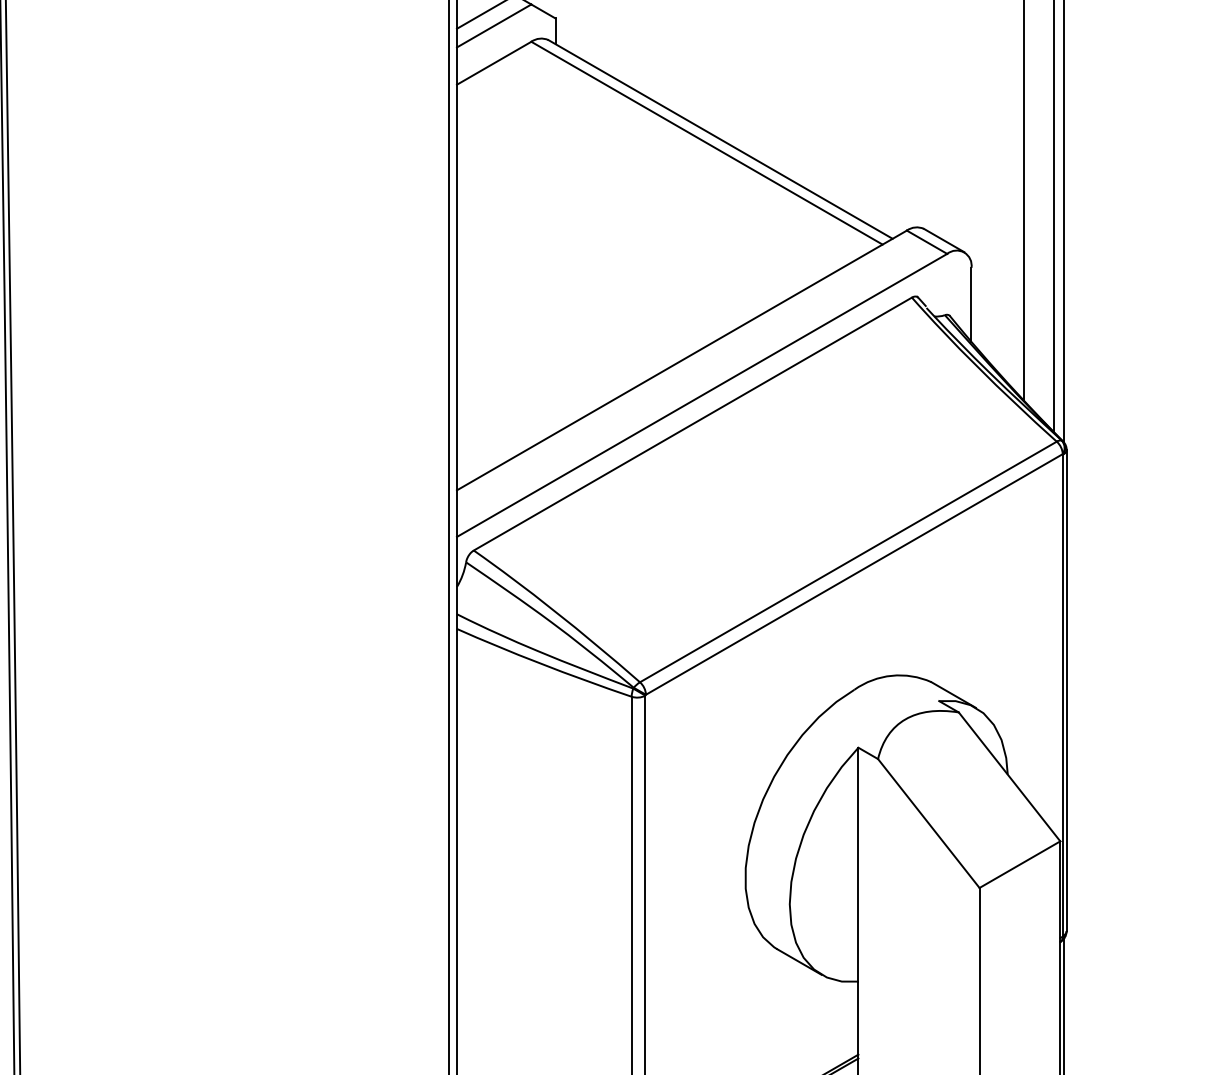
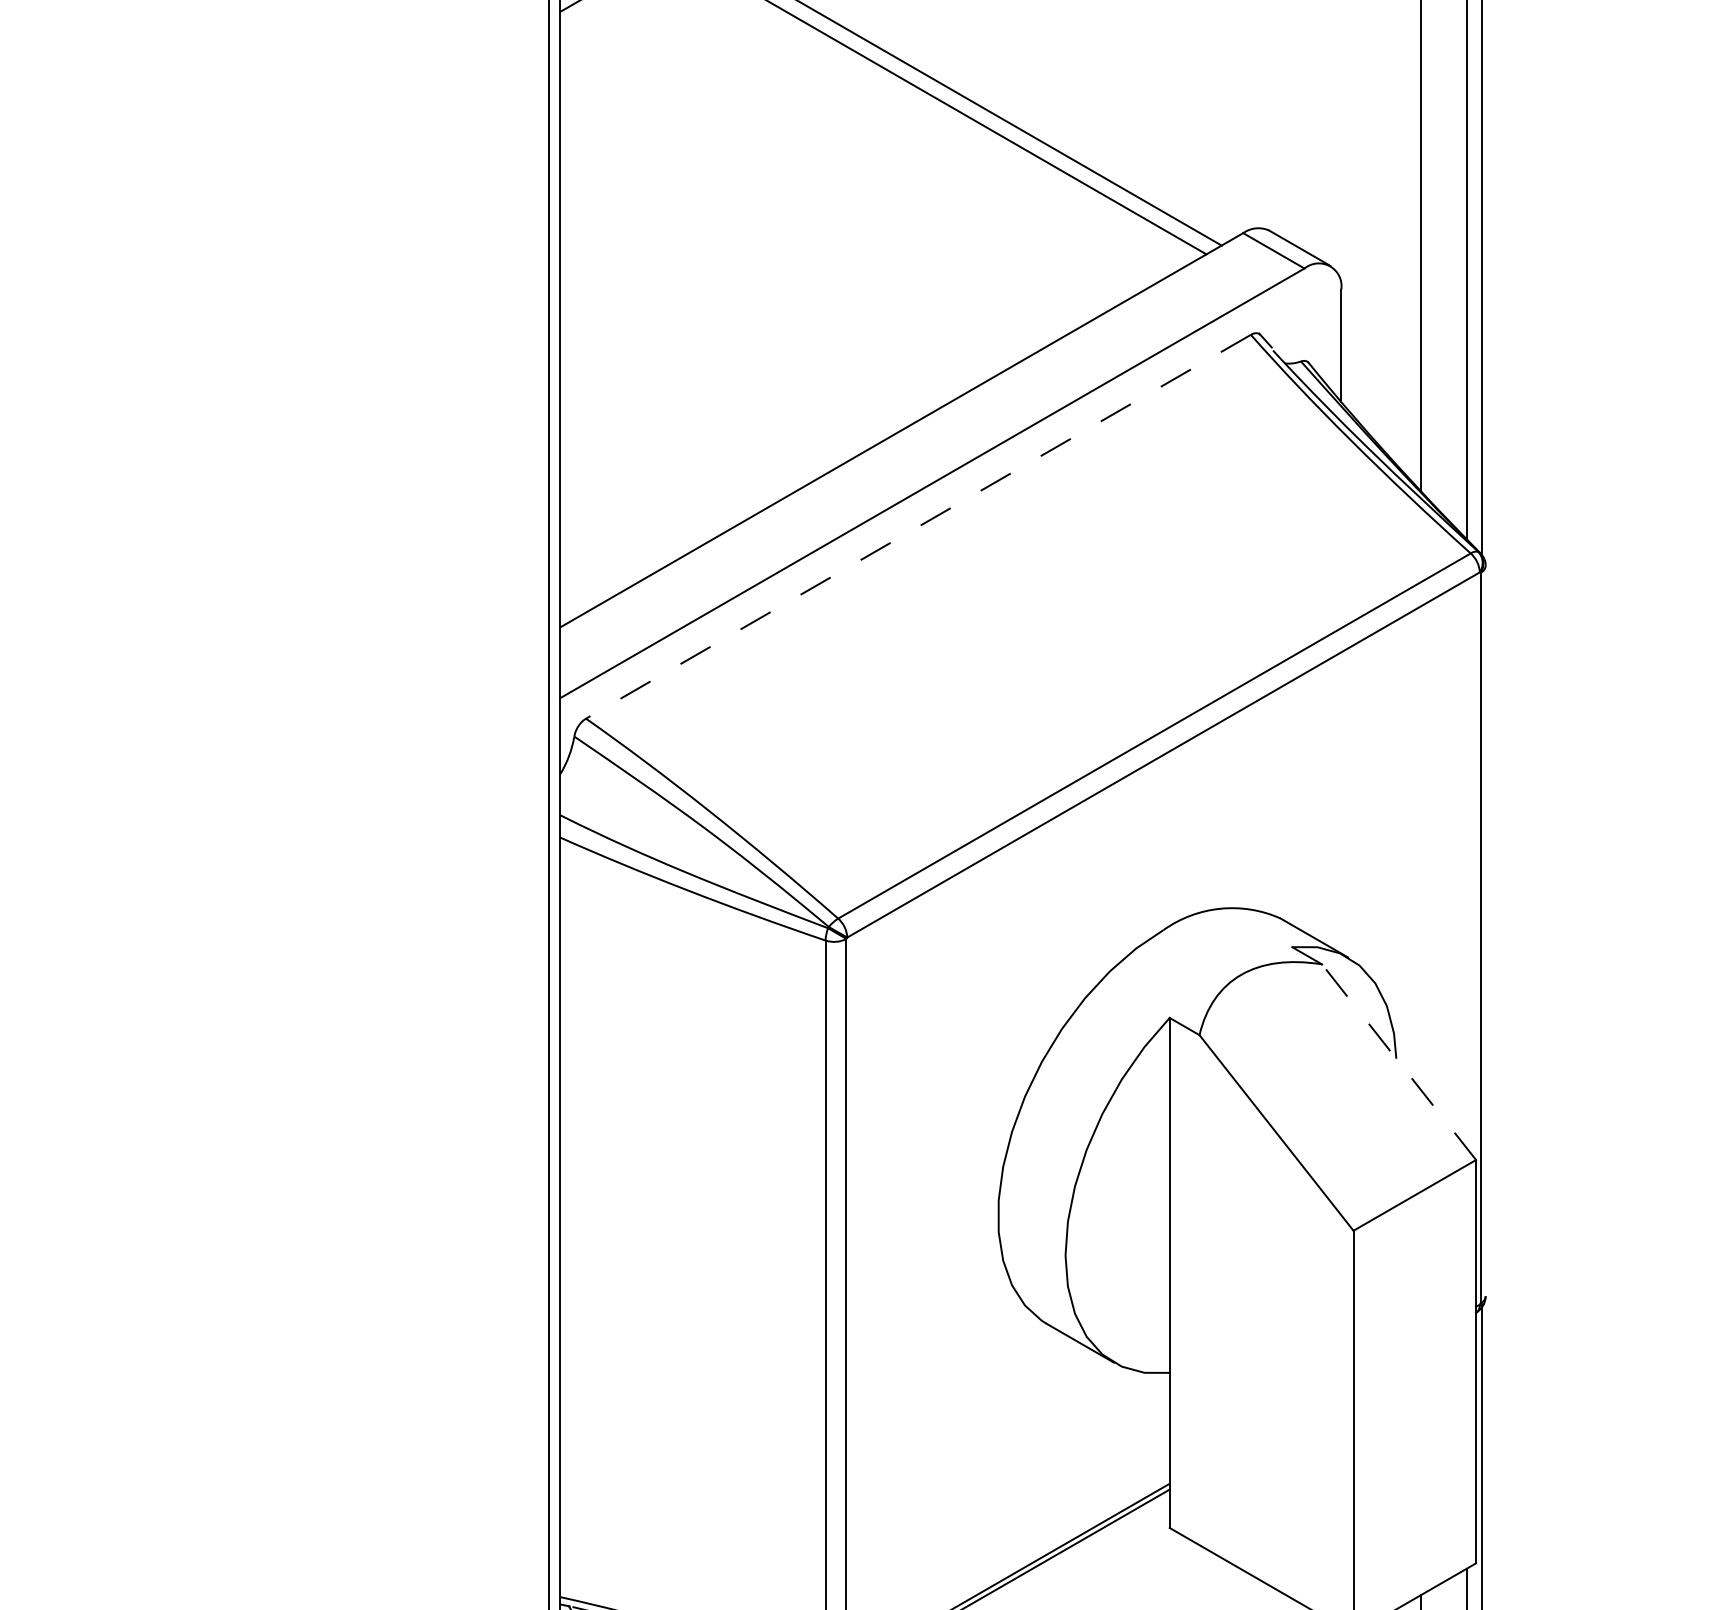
line: (692, 424) -> (917, 527), solid -> dashed
line: (1066, 690) -> (1485, 931), removed
line: (1009, 776) -> (1398, 1061), solid -> dashed

